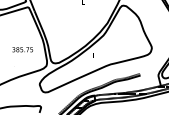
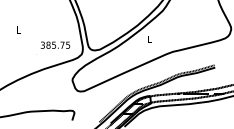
text: (22, 49) -> (55, 44), moved

